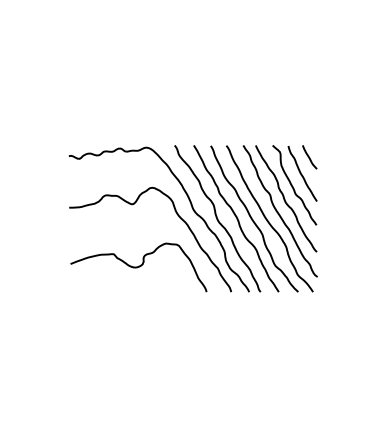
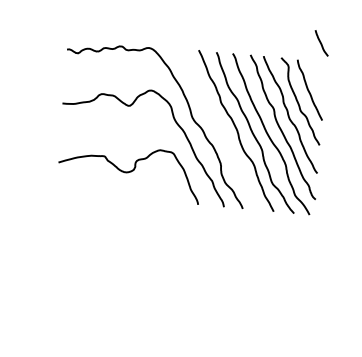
line: (309, 157) -> (321, 43), moved
curve: (217, 218) -> (216, 128), removed

